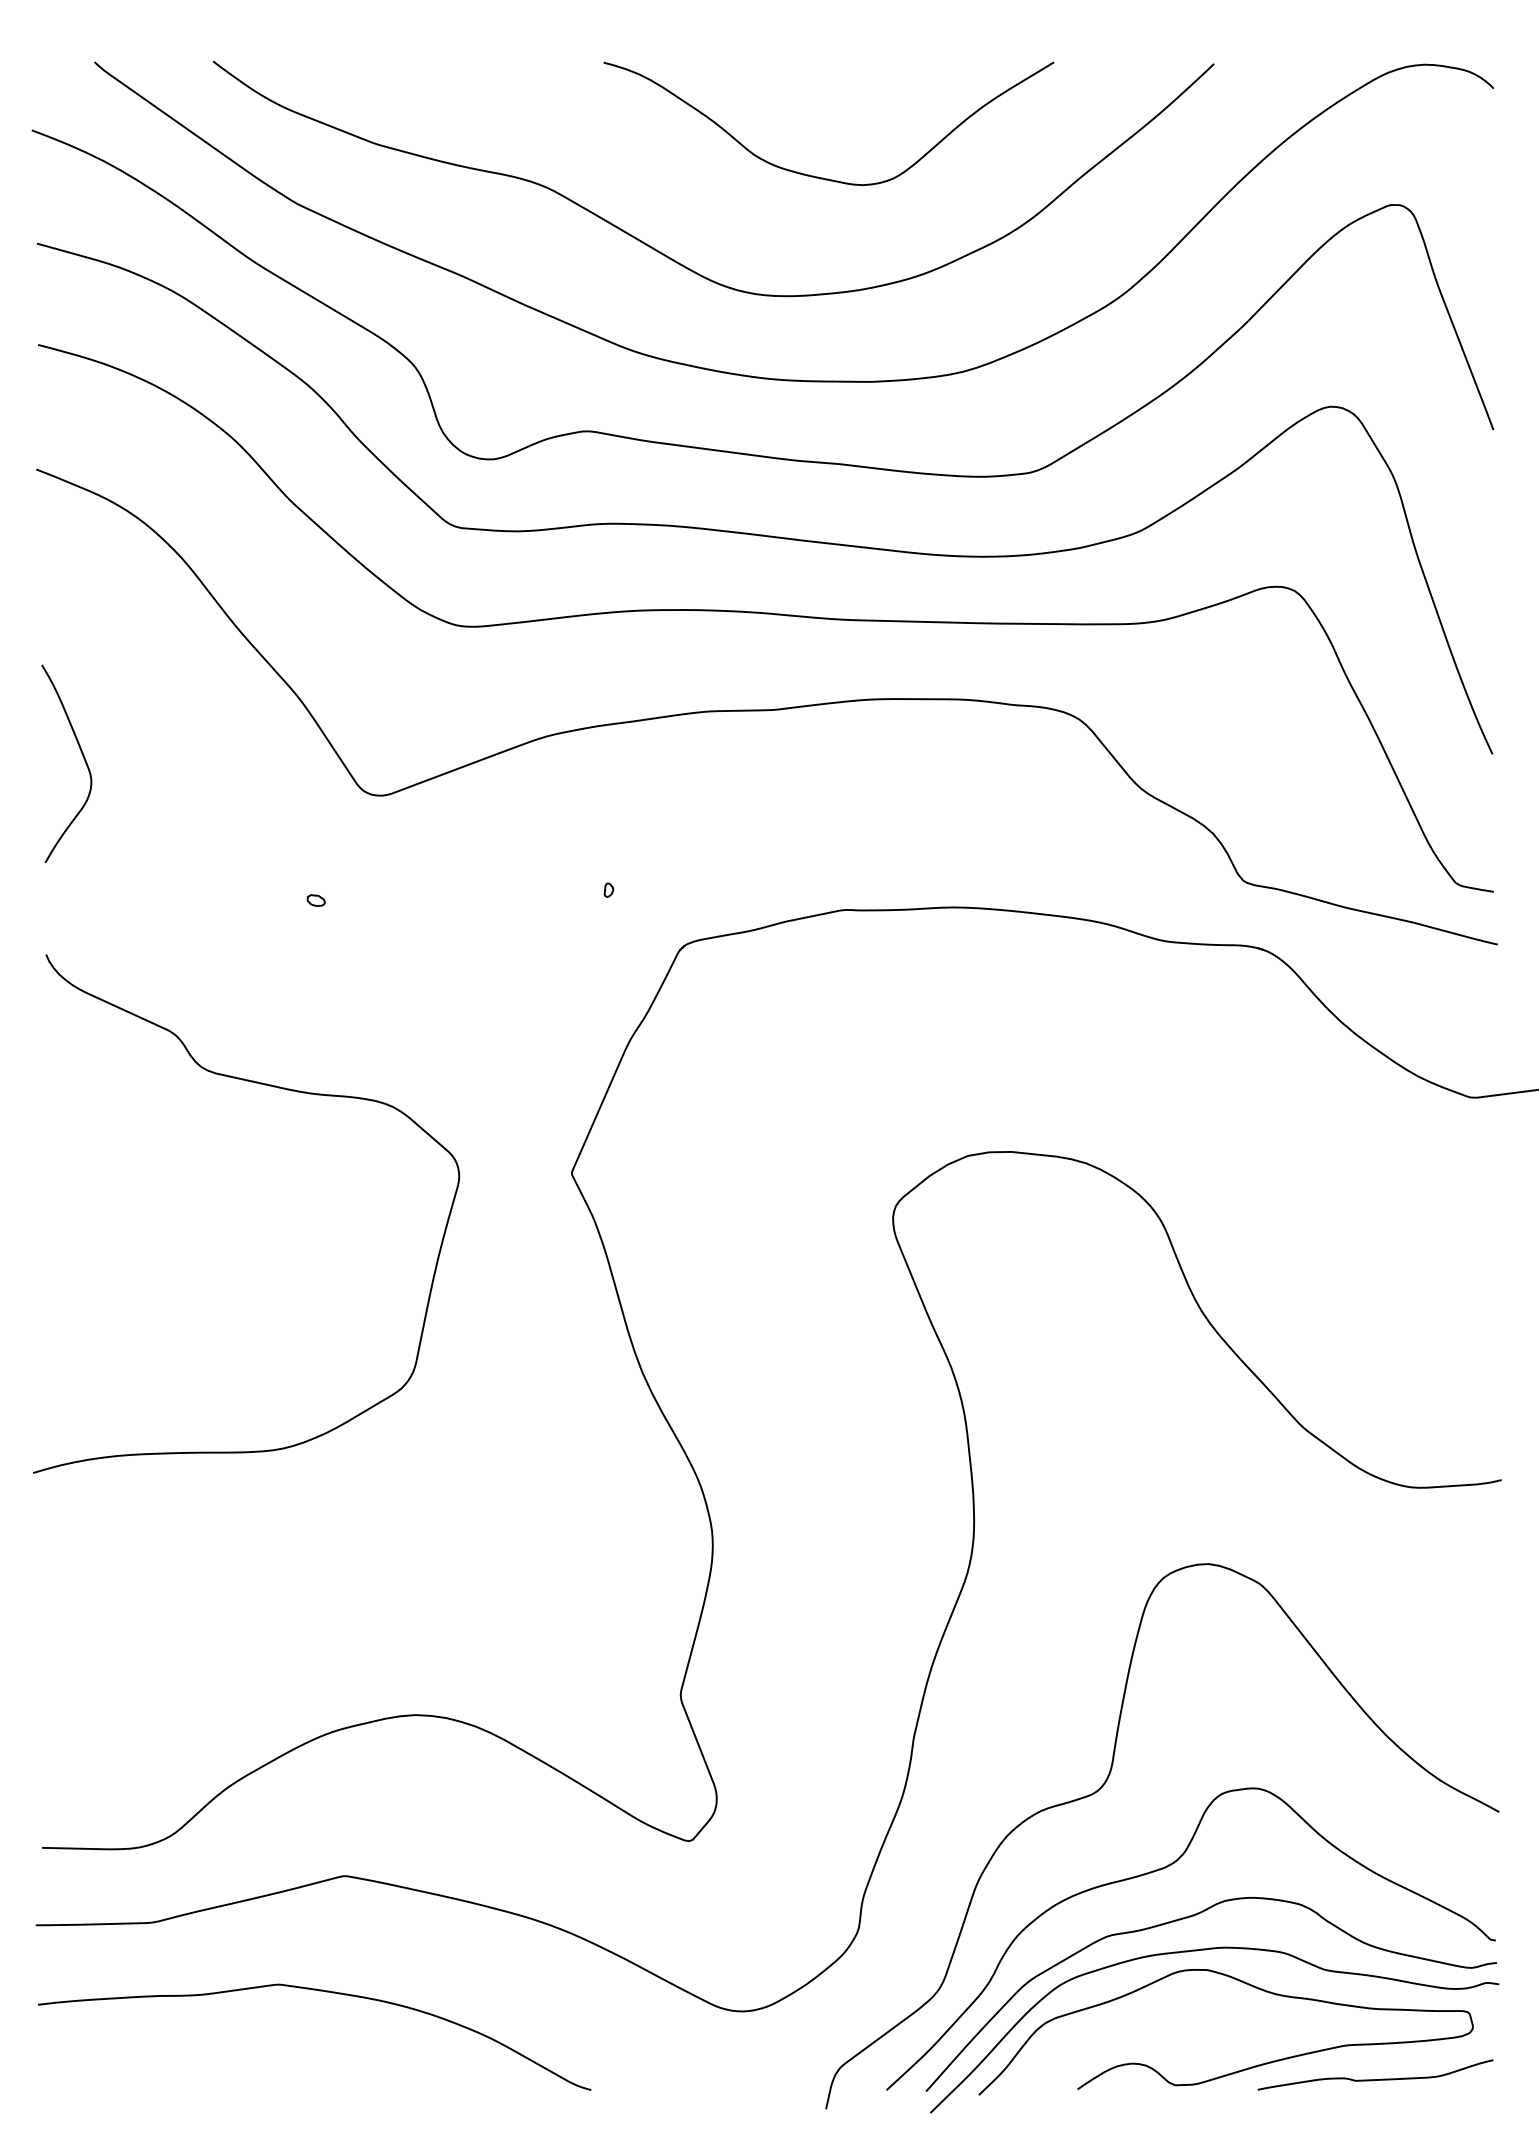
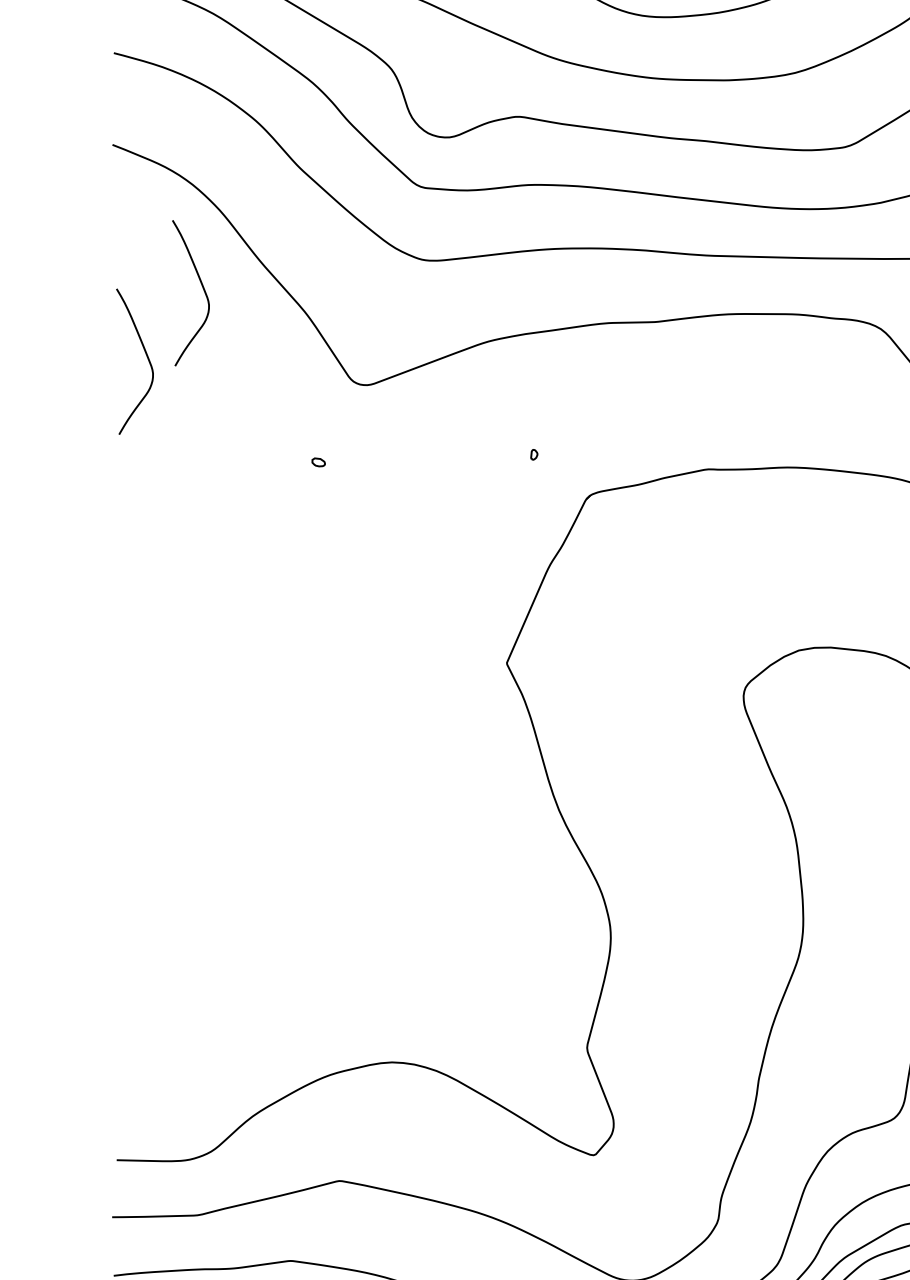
curve: (158, 663) -> (202, 287), added
curve: (273, 1087) -> (287, 600), removed

